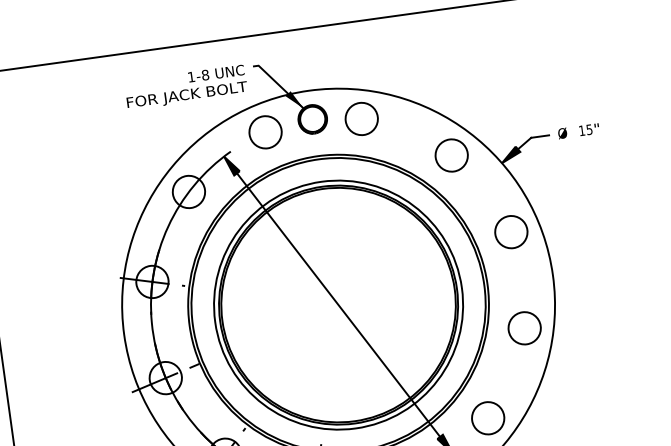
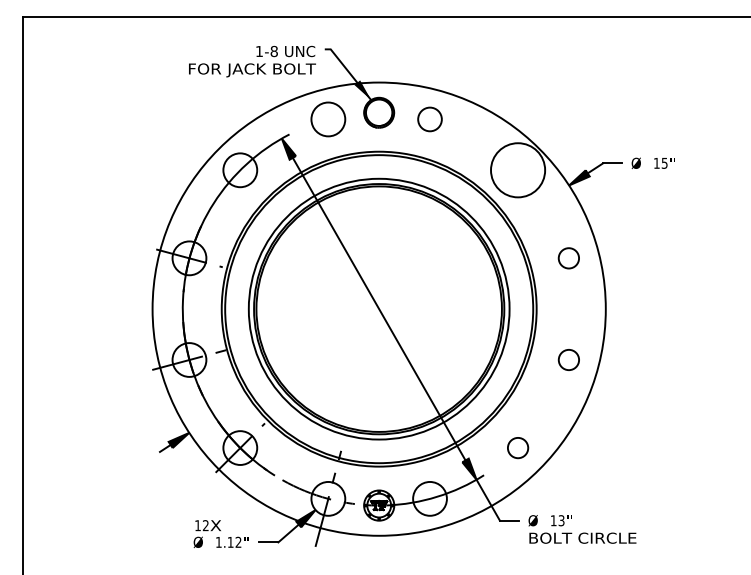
circle: (361, 119) -> (429, 119), size x0.7
circle: (452, 155) -> (518, 170), size x1.6
circle: (510, 232) -> (568, 258), size x0.6
circle: (524, 327) -> (568, 359), size x0.6
circle: (488, 417) -> (518, 447), size x0.6

